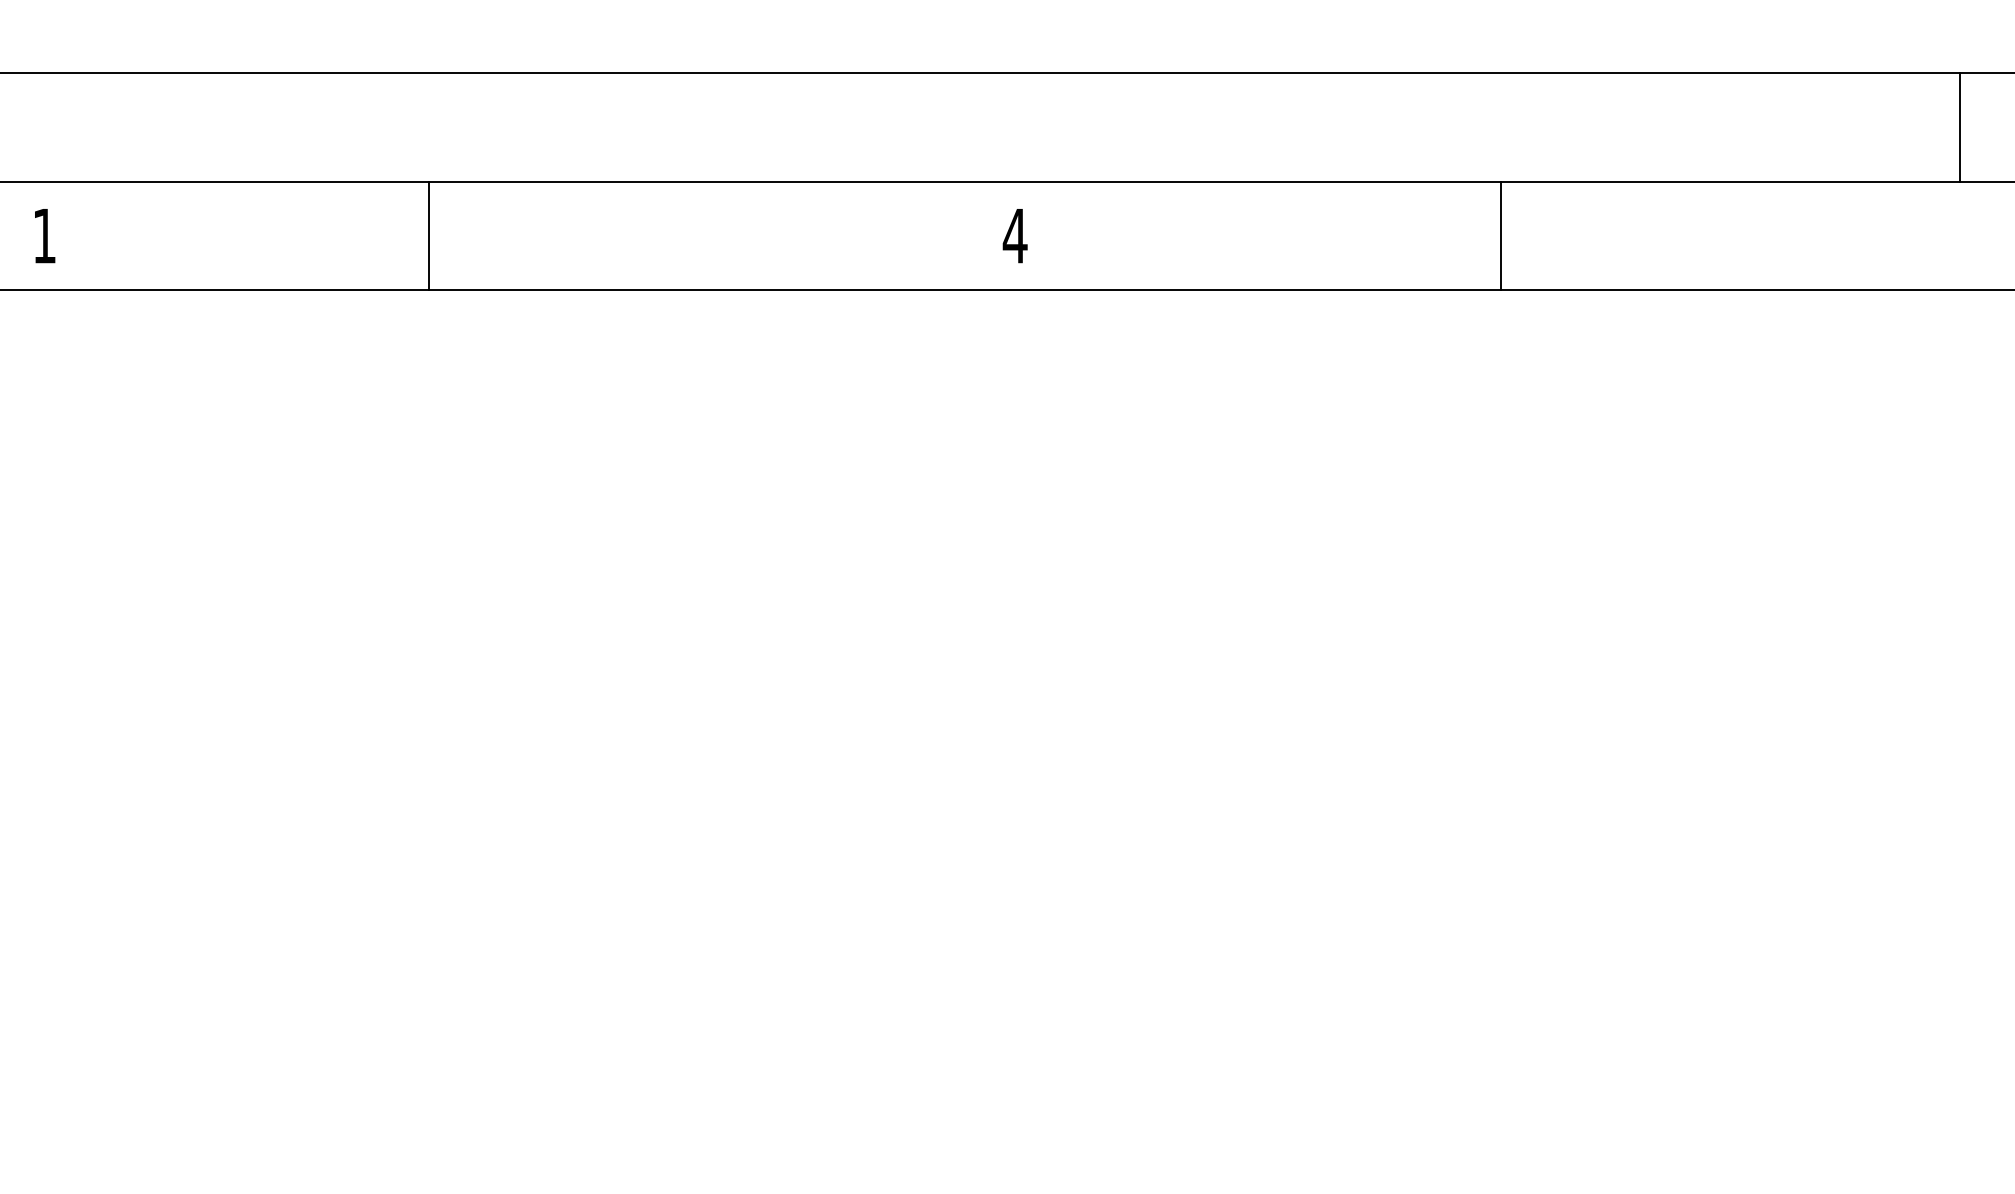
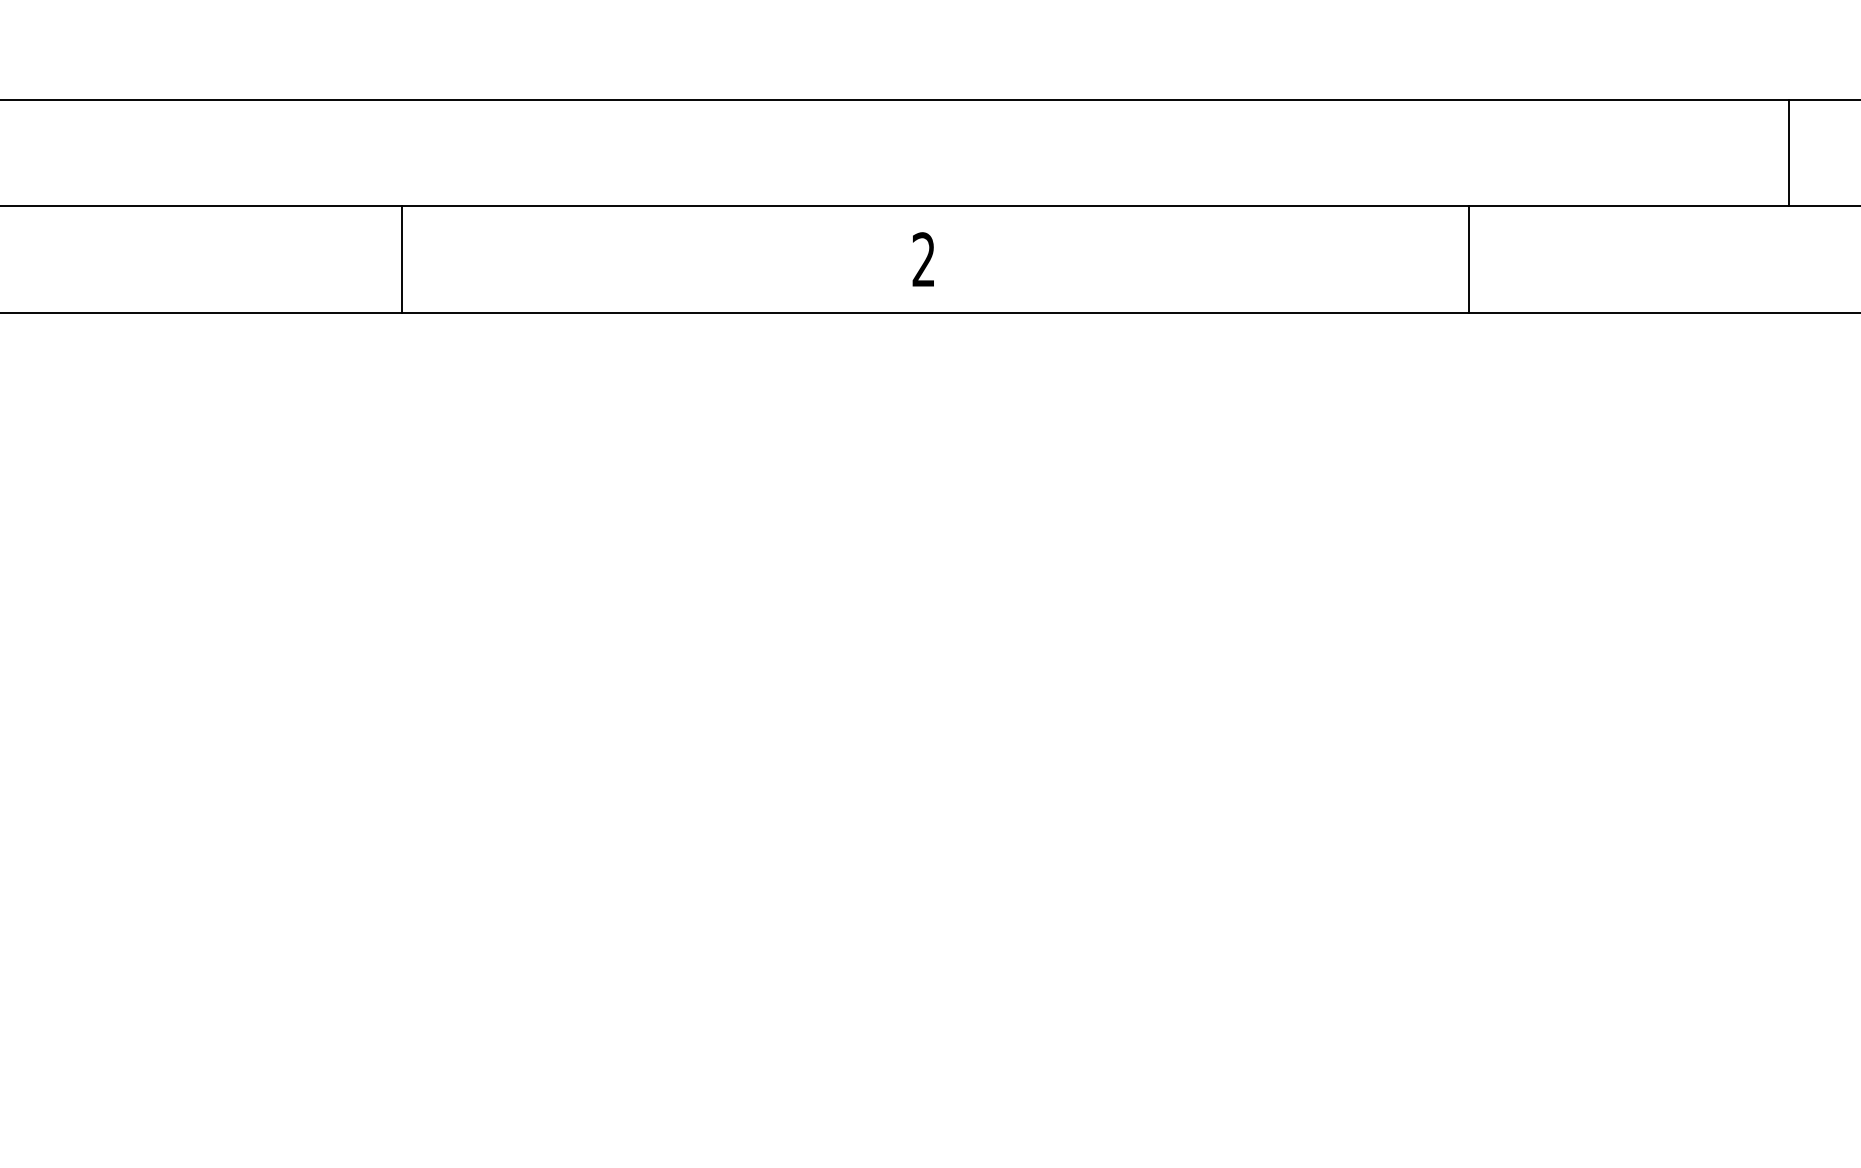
line: (1959, 127) -> (1788, 153), moved
line: (429, 235) -> (401, 259), moved
text: (1014, 235) -> (923, 259), 4 -> 2
line: (1501, 235) -> (1469, 259), moved

